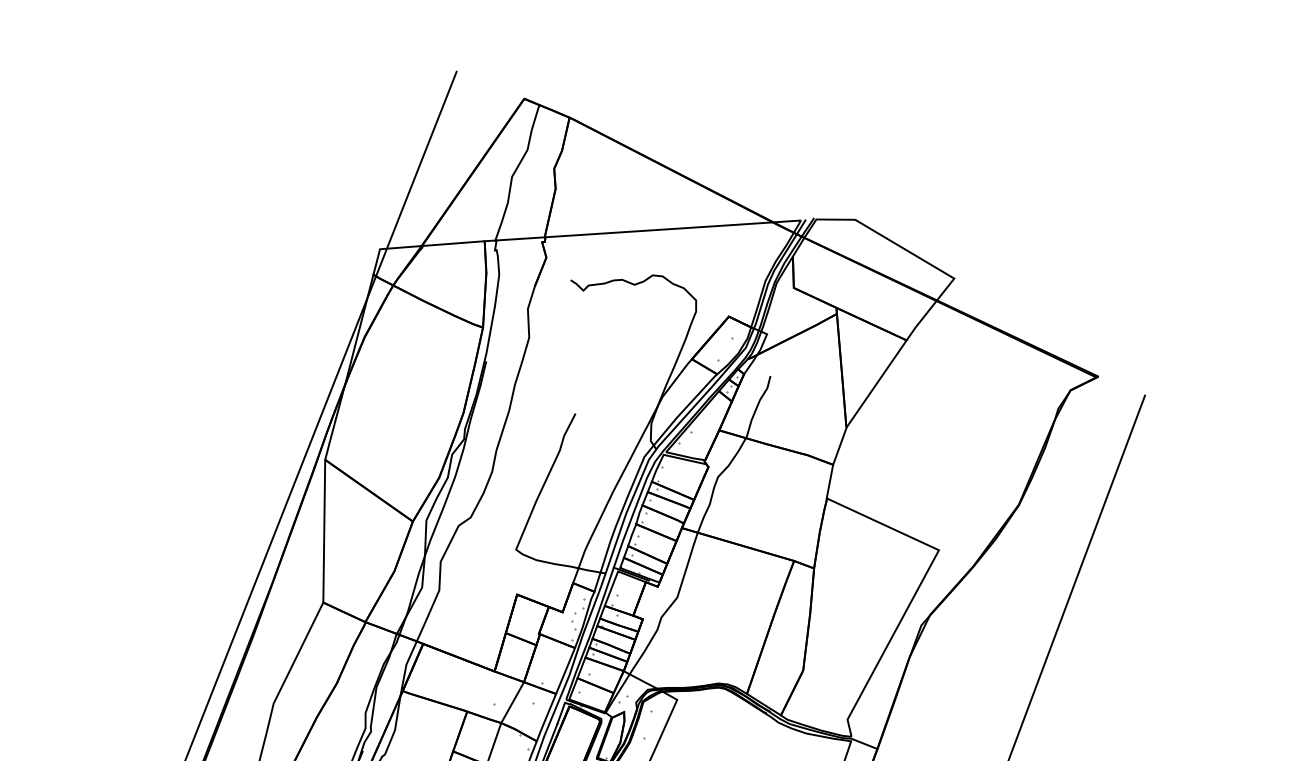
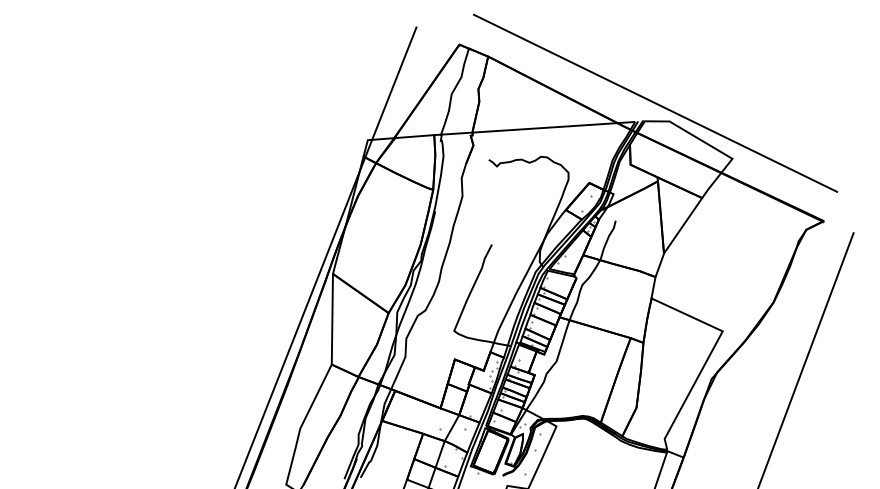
line: (833, 189) -> (655, 102), added

